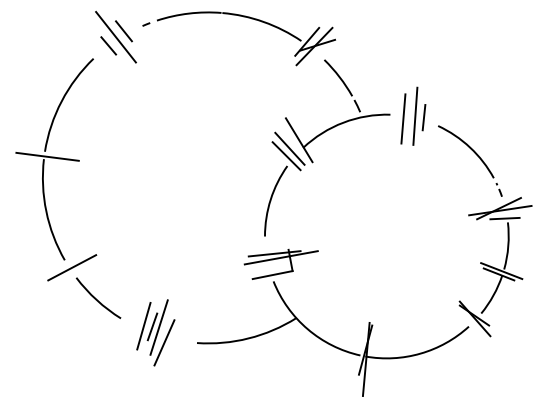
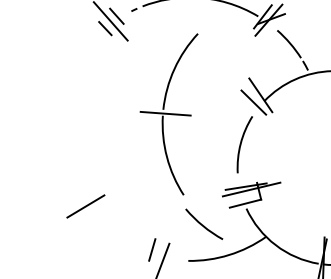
line: (286, 156) -> (251, 108), removed
part: (54, 159) -> (171, 115), moved
arc: (96, 298) -> (202, 224), moved
line: (143, 325) -> (145, 249), removed
line: (158, 327) -> (157, 250), removed

